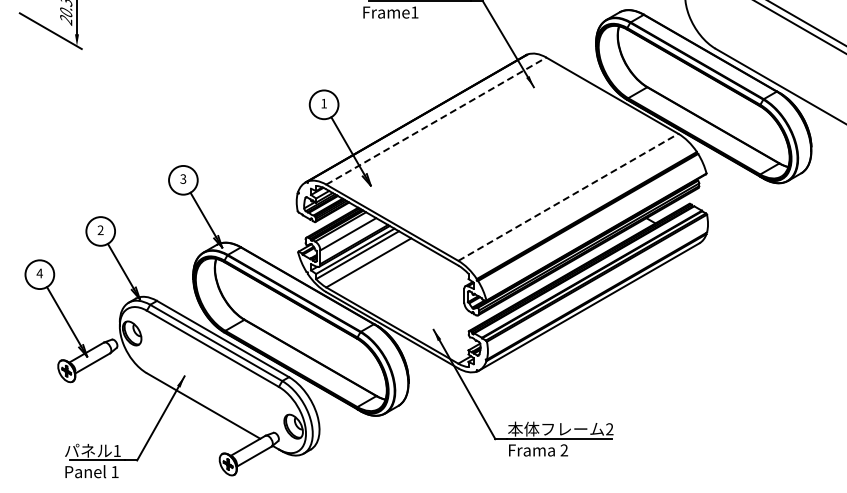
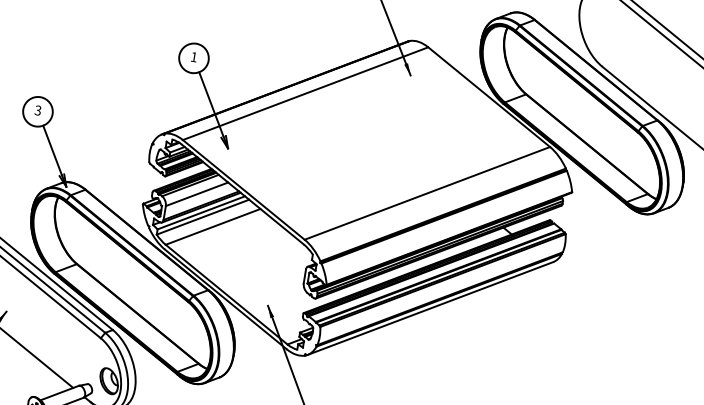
line: (436, 120) -> (305, 93), dashed -> solid
line: (568, 197) -> (427, 193), dashed -> solid

